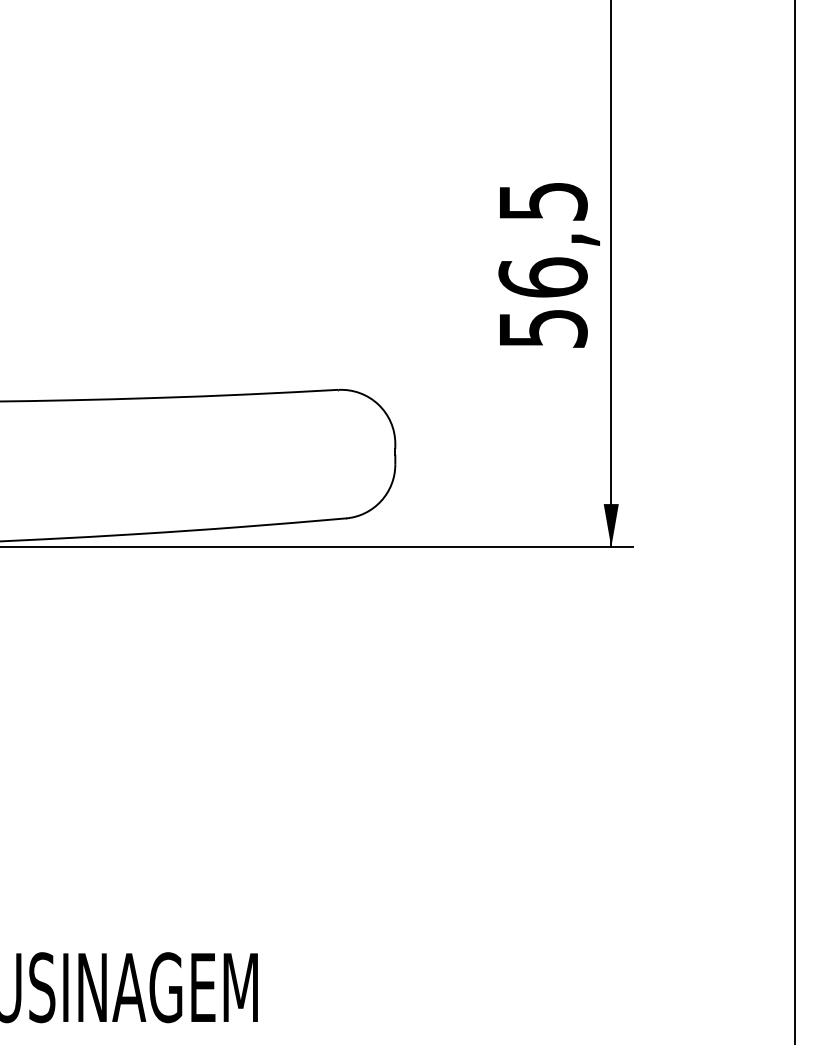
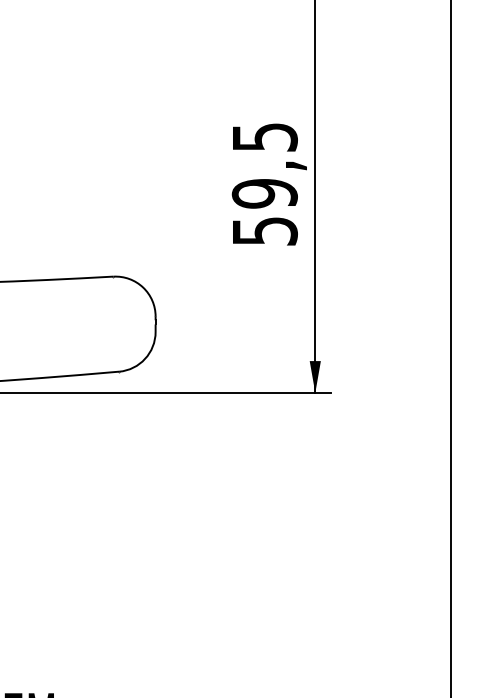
text: (542, 277) -> (264, 193), 56,5 -> 59,5

